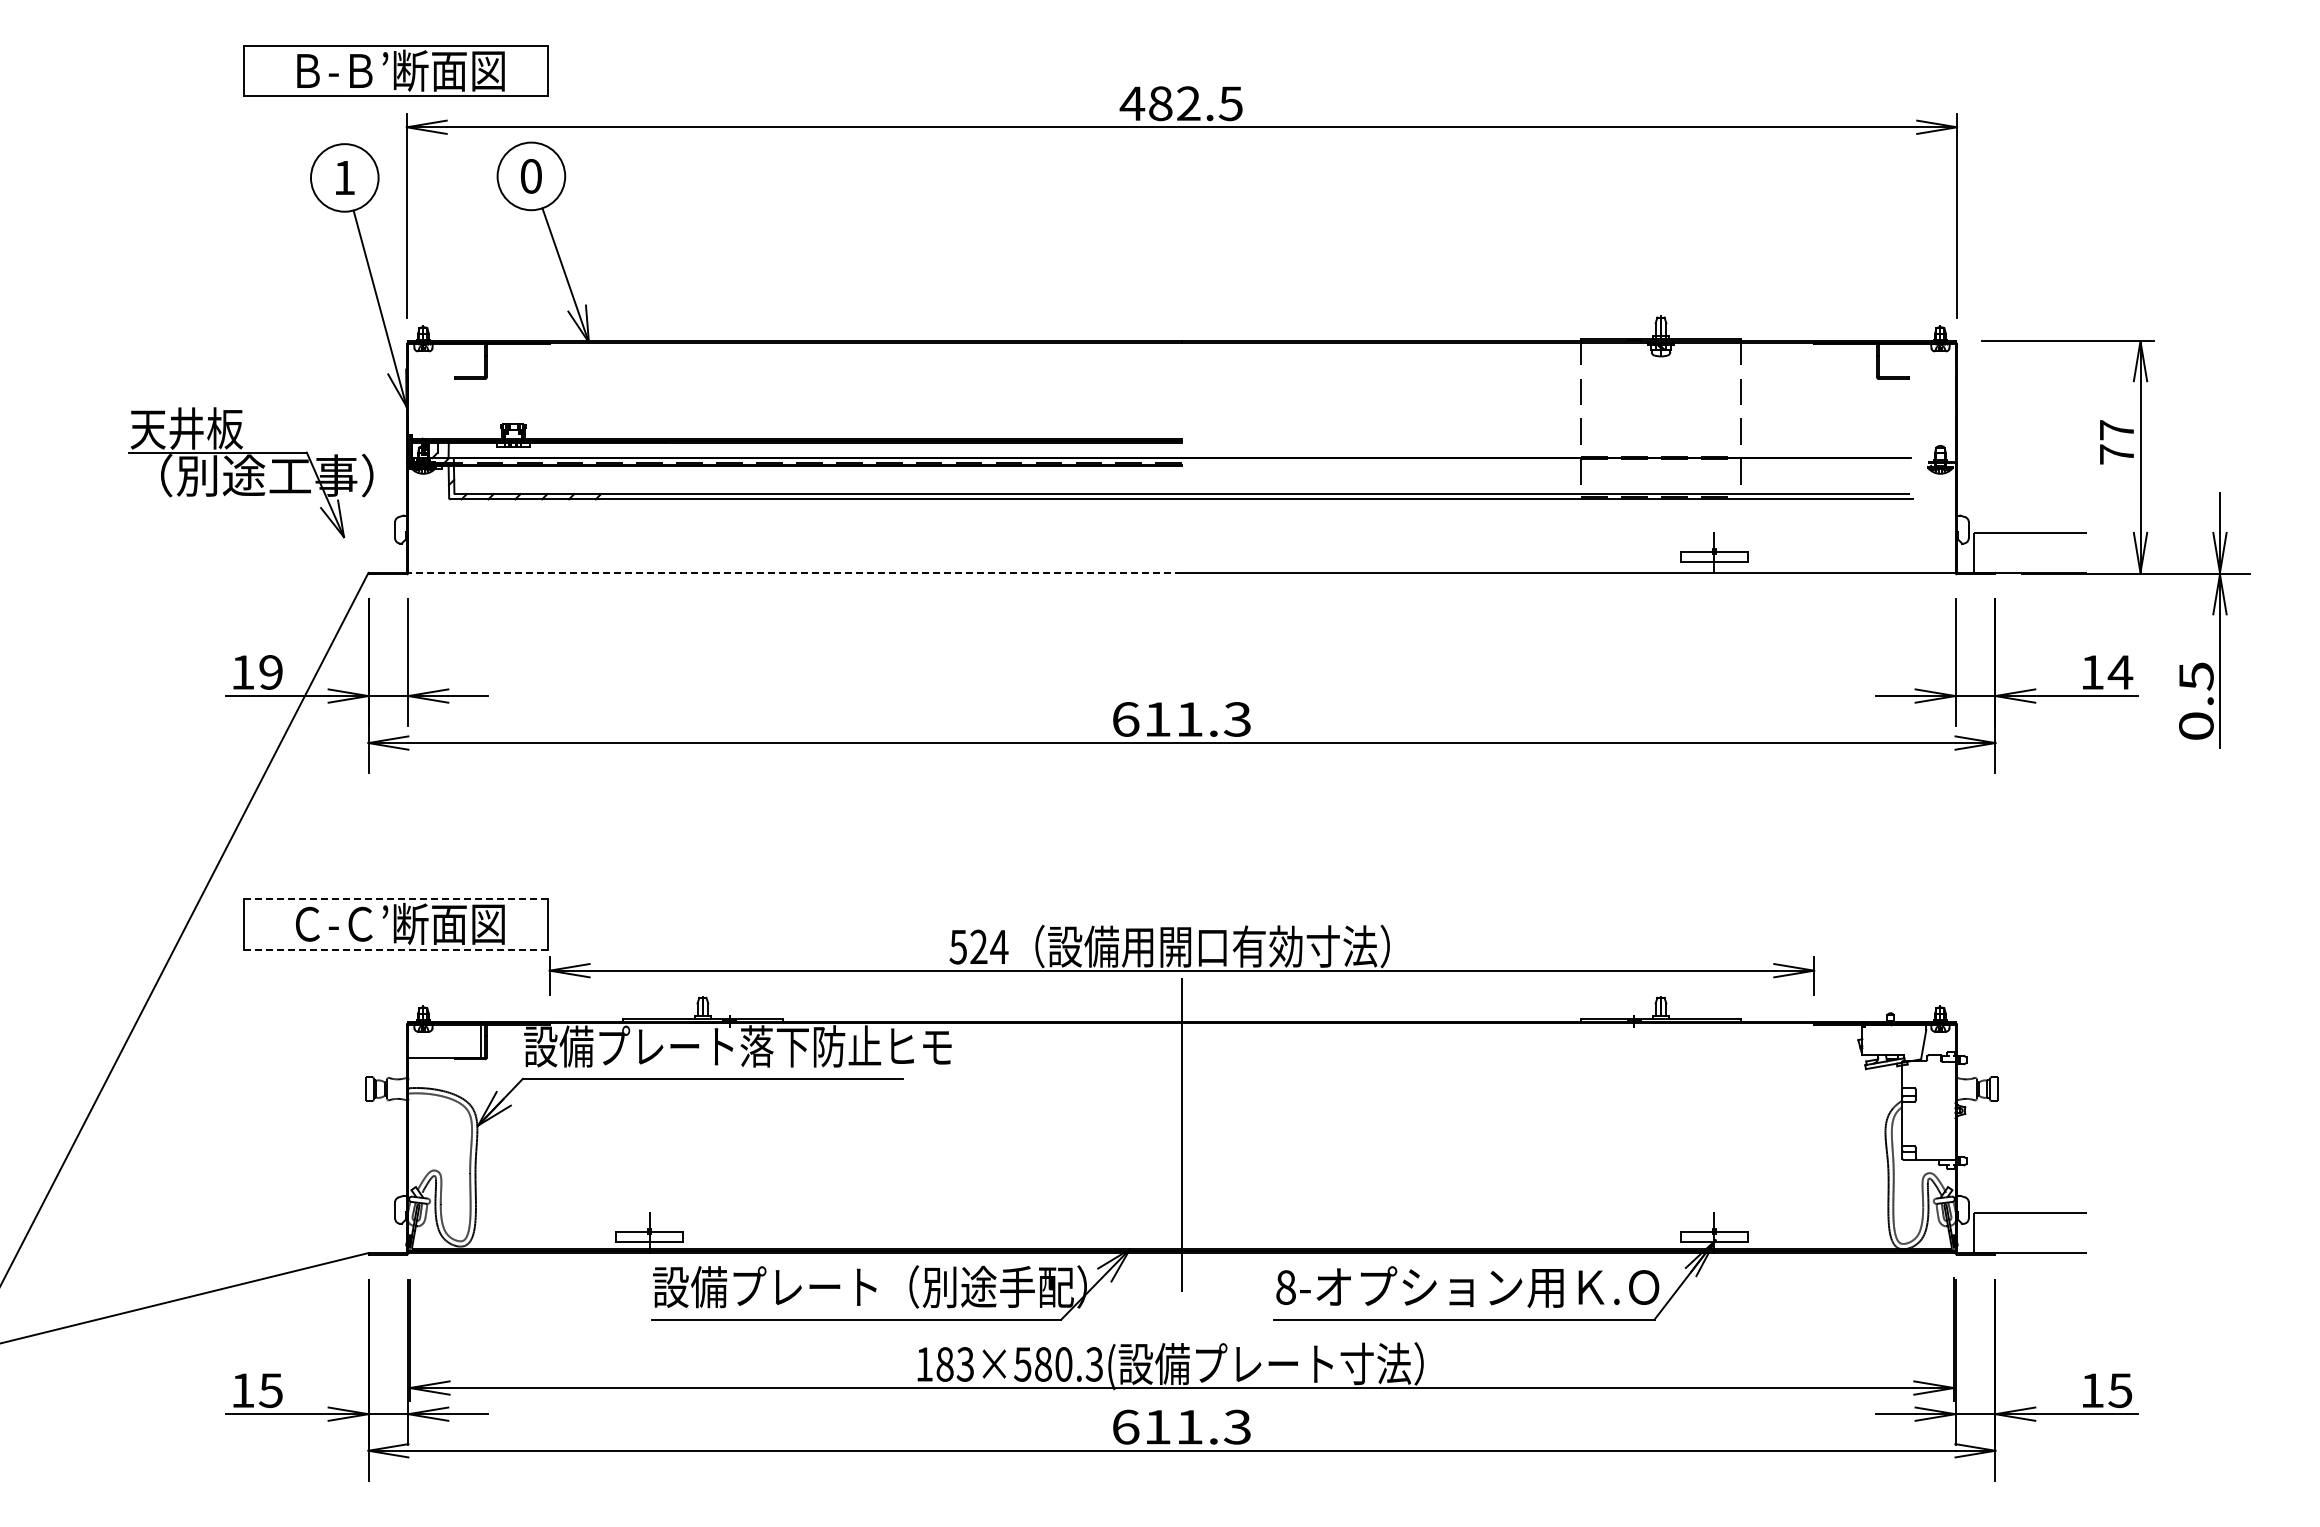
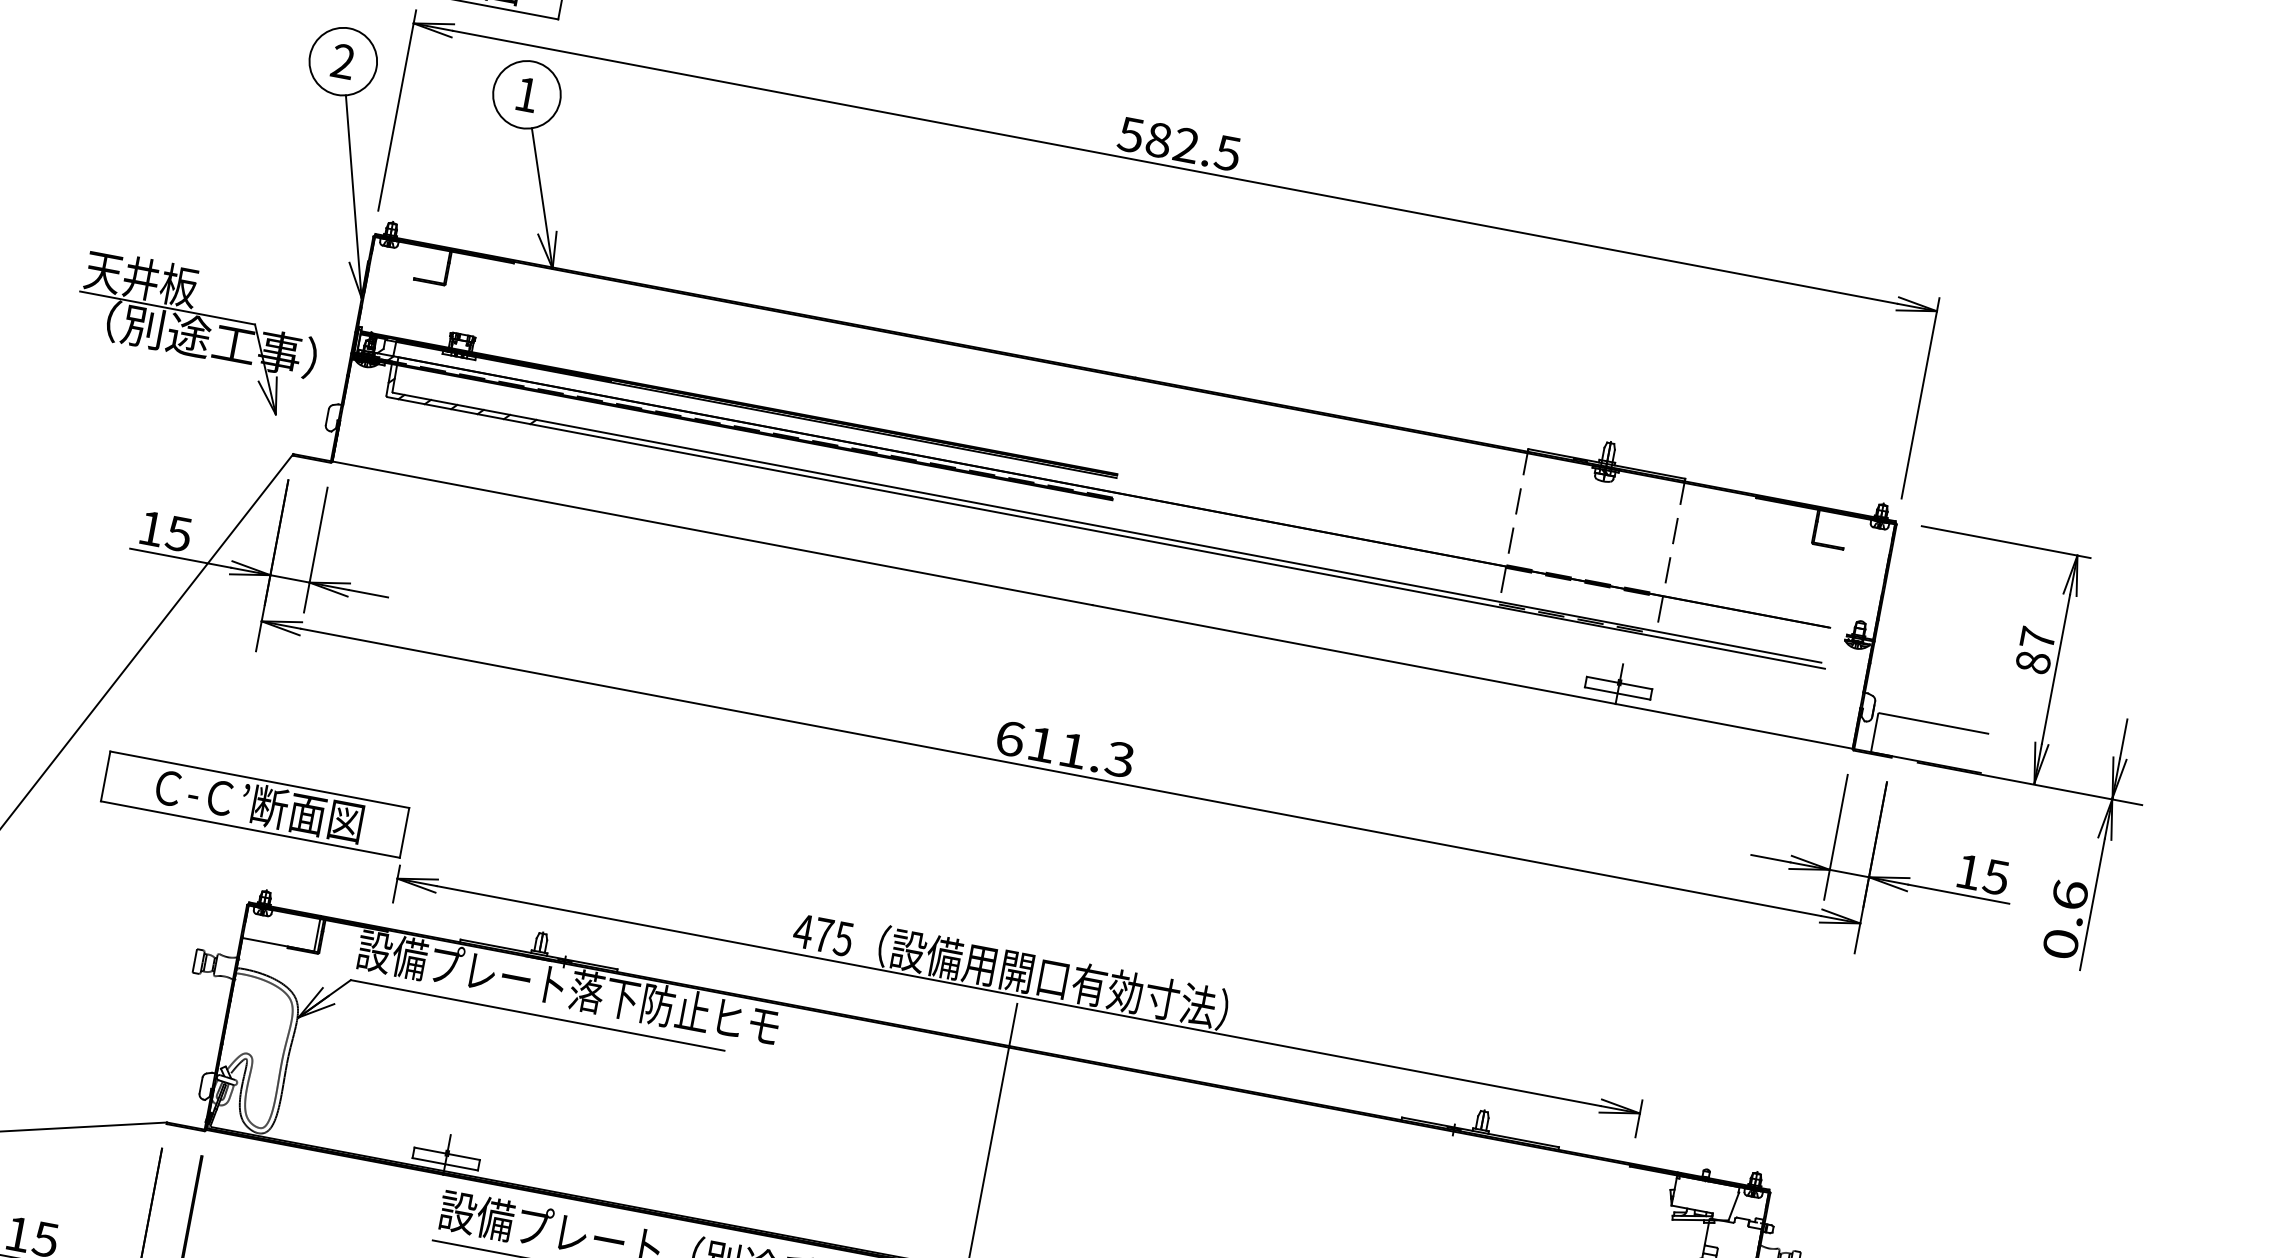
text: (1132, 103) -> (1131, 134), 482.5 -> 582.5
text: (531, 176) -> (527, 94), 0 -> 1
text: (344, 177) -> (343, 61), 1 -> 2
text: (2116, 454) -> (2032, 662), 77 -> 87
line: (795, 572) -> (712, 533), dashed -> solid
text: (270, 672) -> (178, 533), 19 -> 15
text: (2120, 672) -> (1996, 877), 14 -> 15
text: (2196, 676) -> (2070, 895), 0.5 -> 0.6
line: (396, 899) -> (260, 780), dashed -> solid
text: (978, 946) -> (823, 934), 524 -> 475
line: (396, 949) -> (250, 829), dashed -> solid

